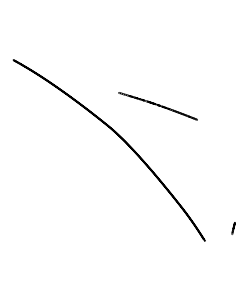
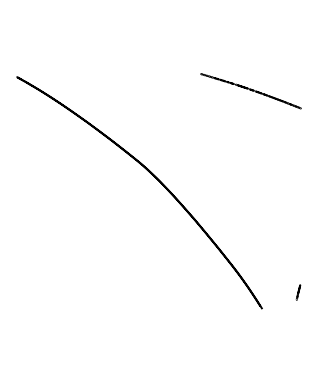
part: (157, 106) -> (250, 91), moved

